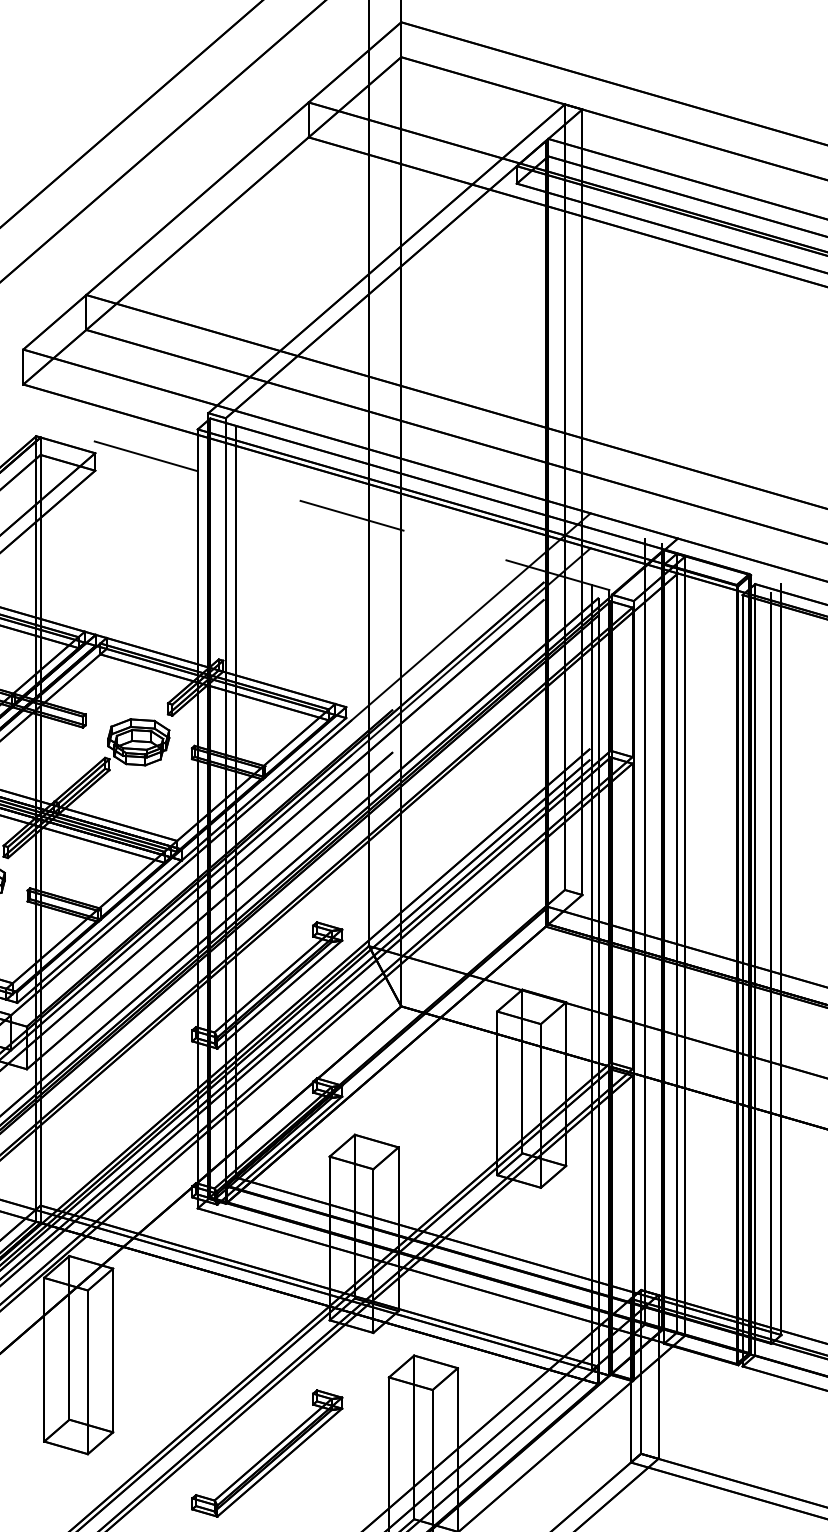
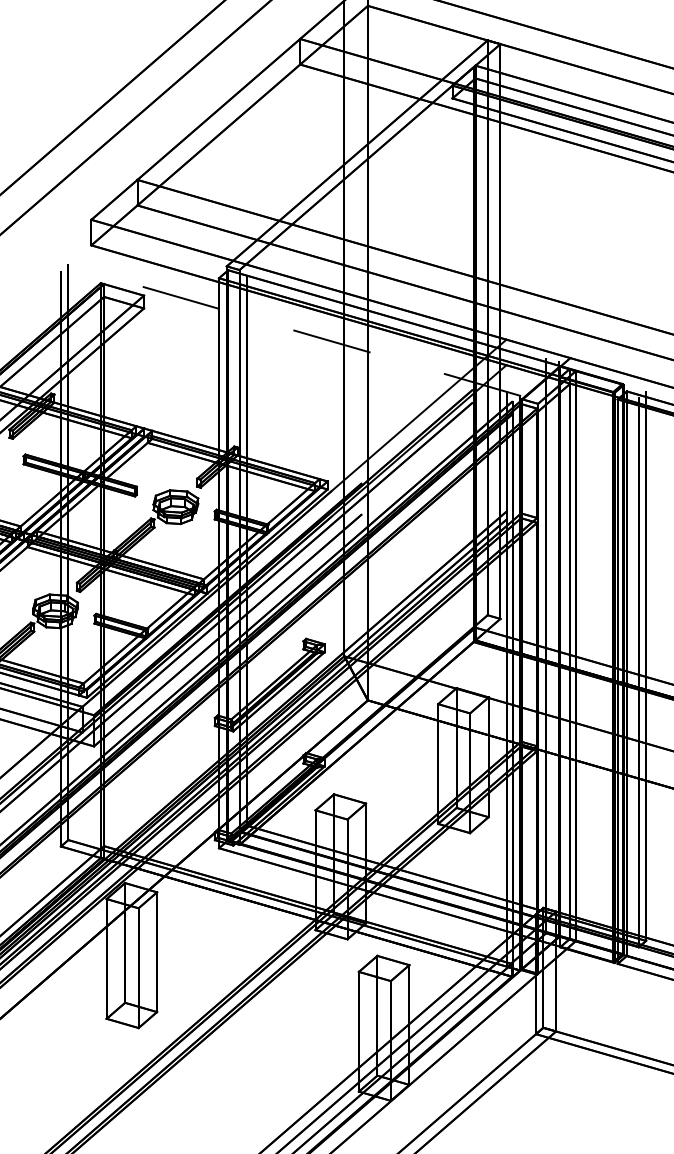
part: (266, 1453) -> (269, 1027), removed

